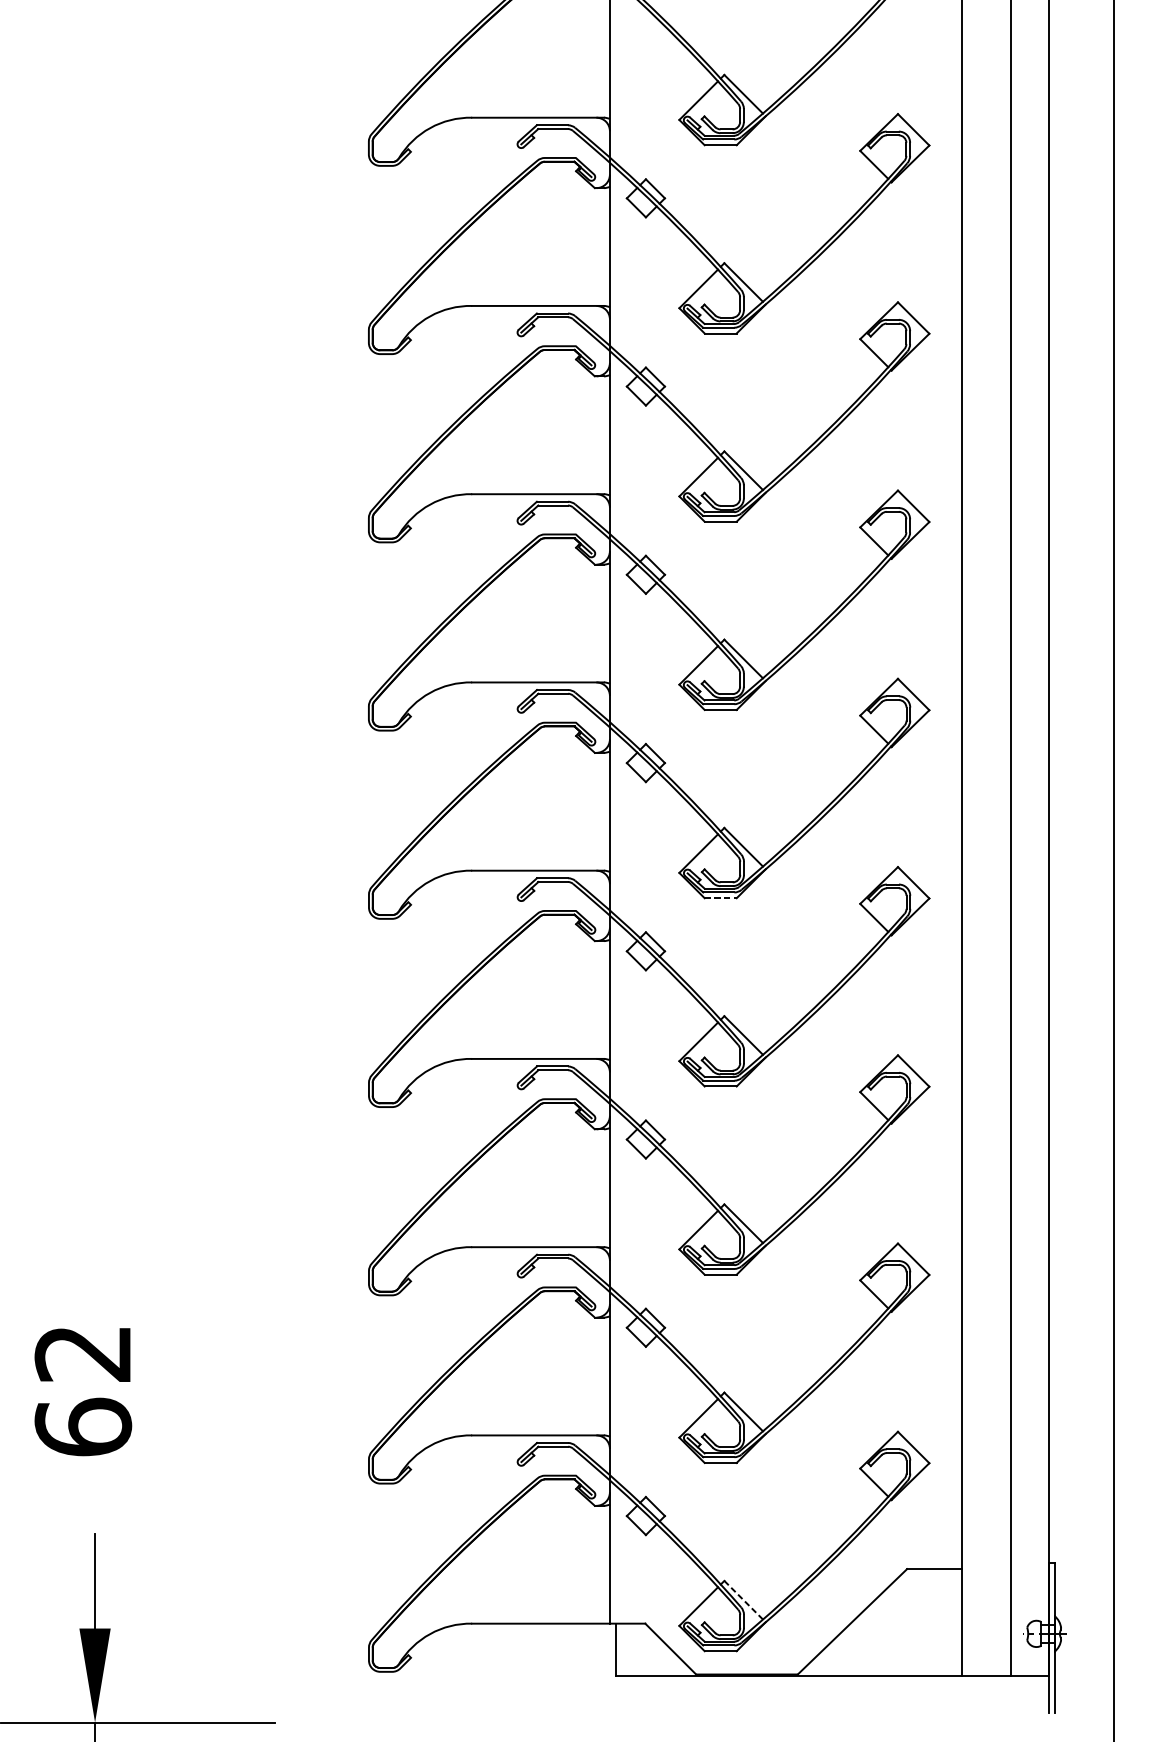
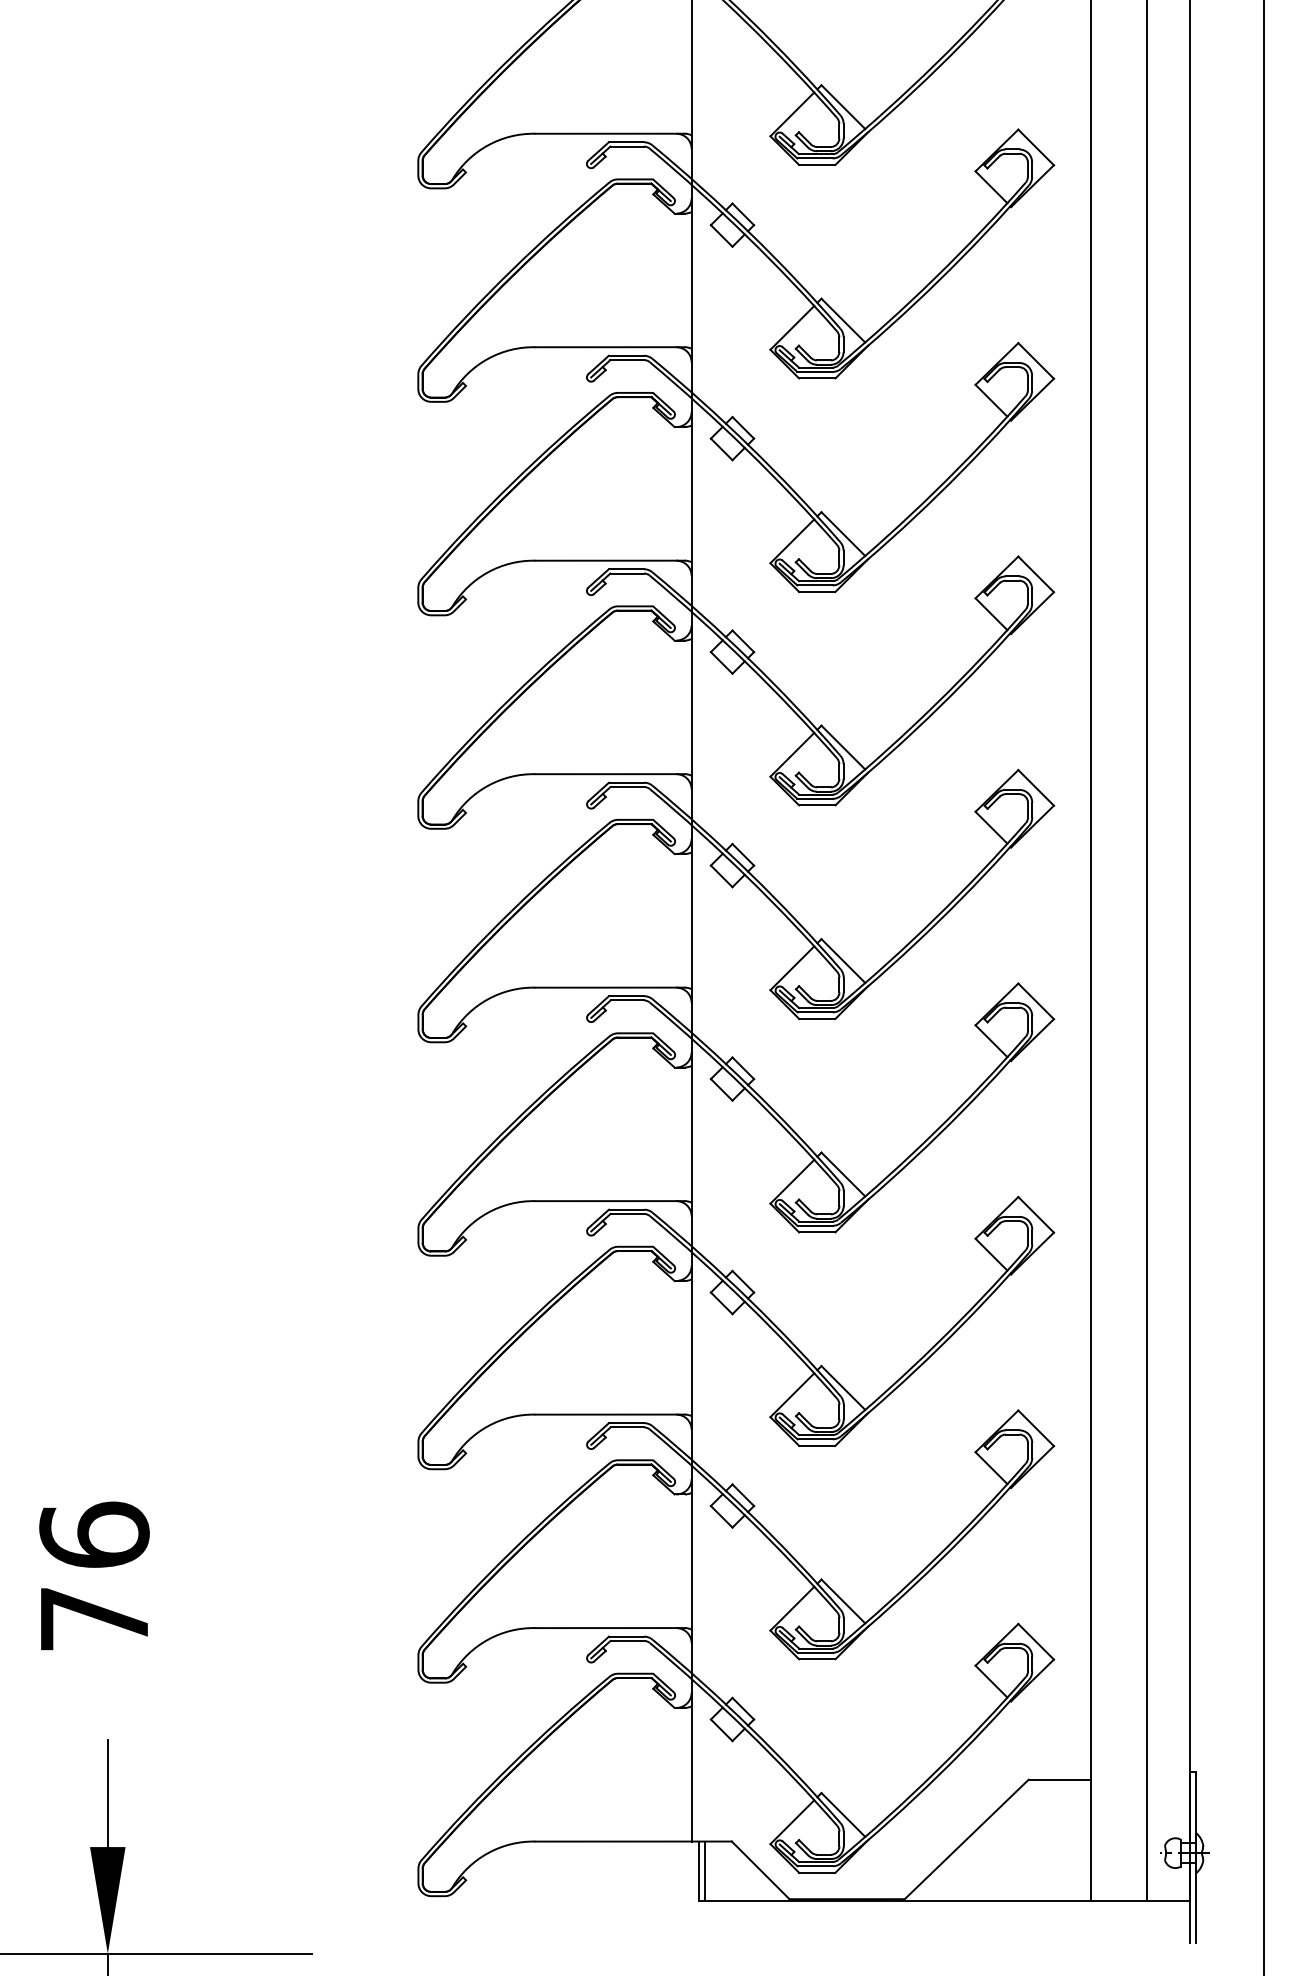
line: (720, 897) -> (817, 1018), dashed -> solid
text: (83, 1389) -> (94, 1576), 62 -> 76
line: (743, 1600) -> (843, 1815), dashed -> solid
line: (622, 1649) -> (705, 1870), added

